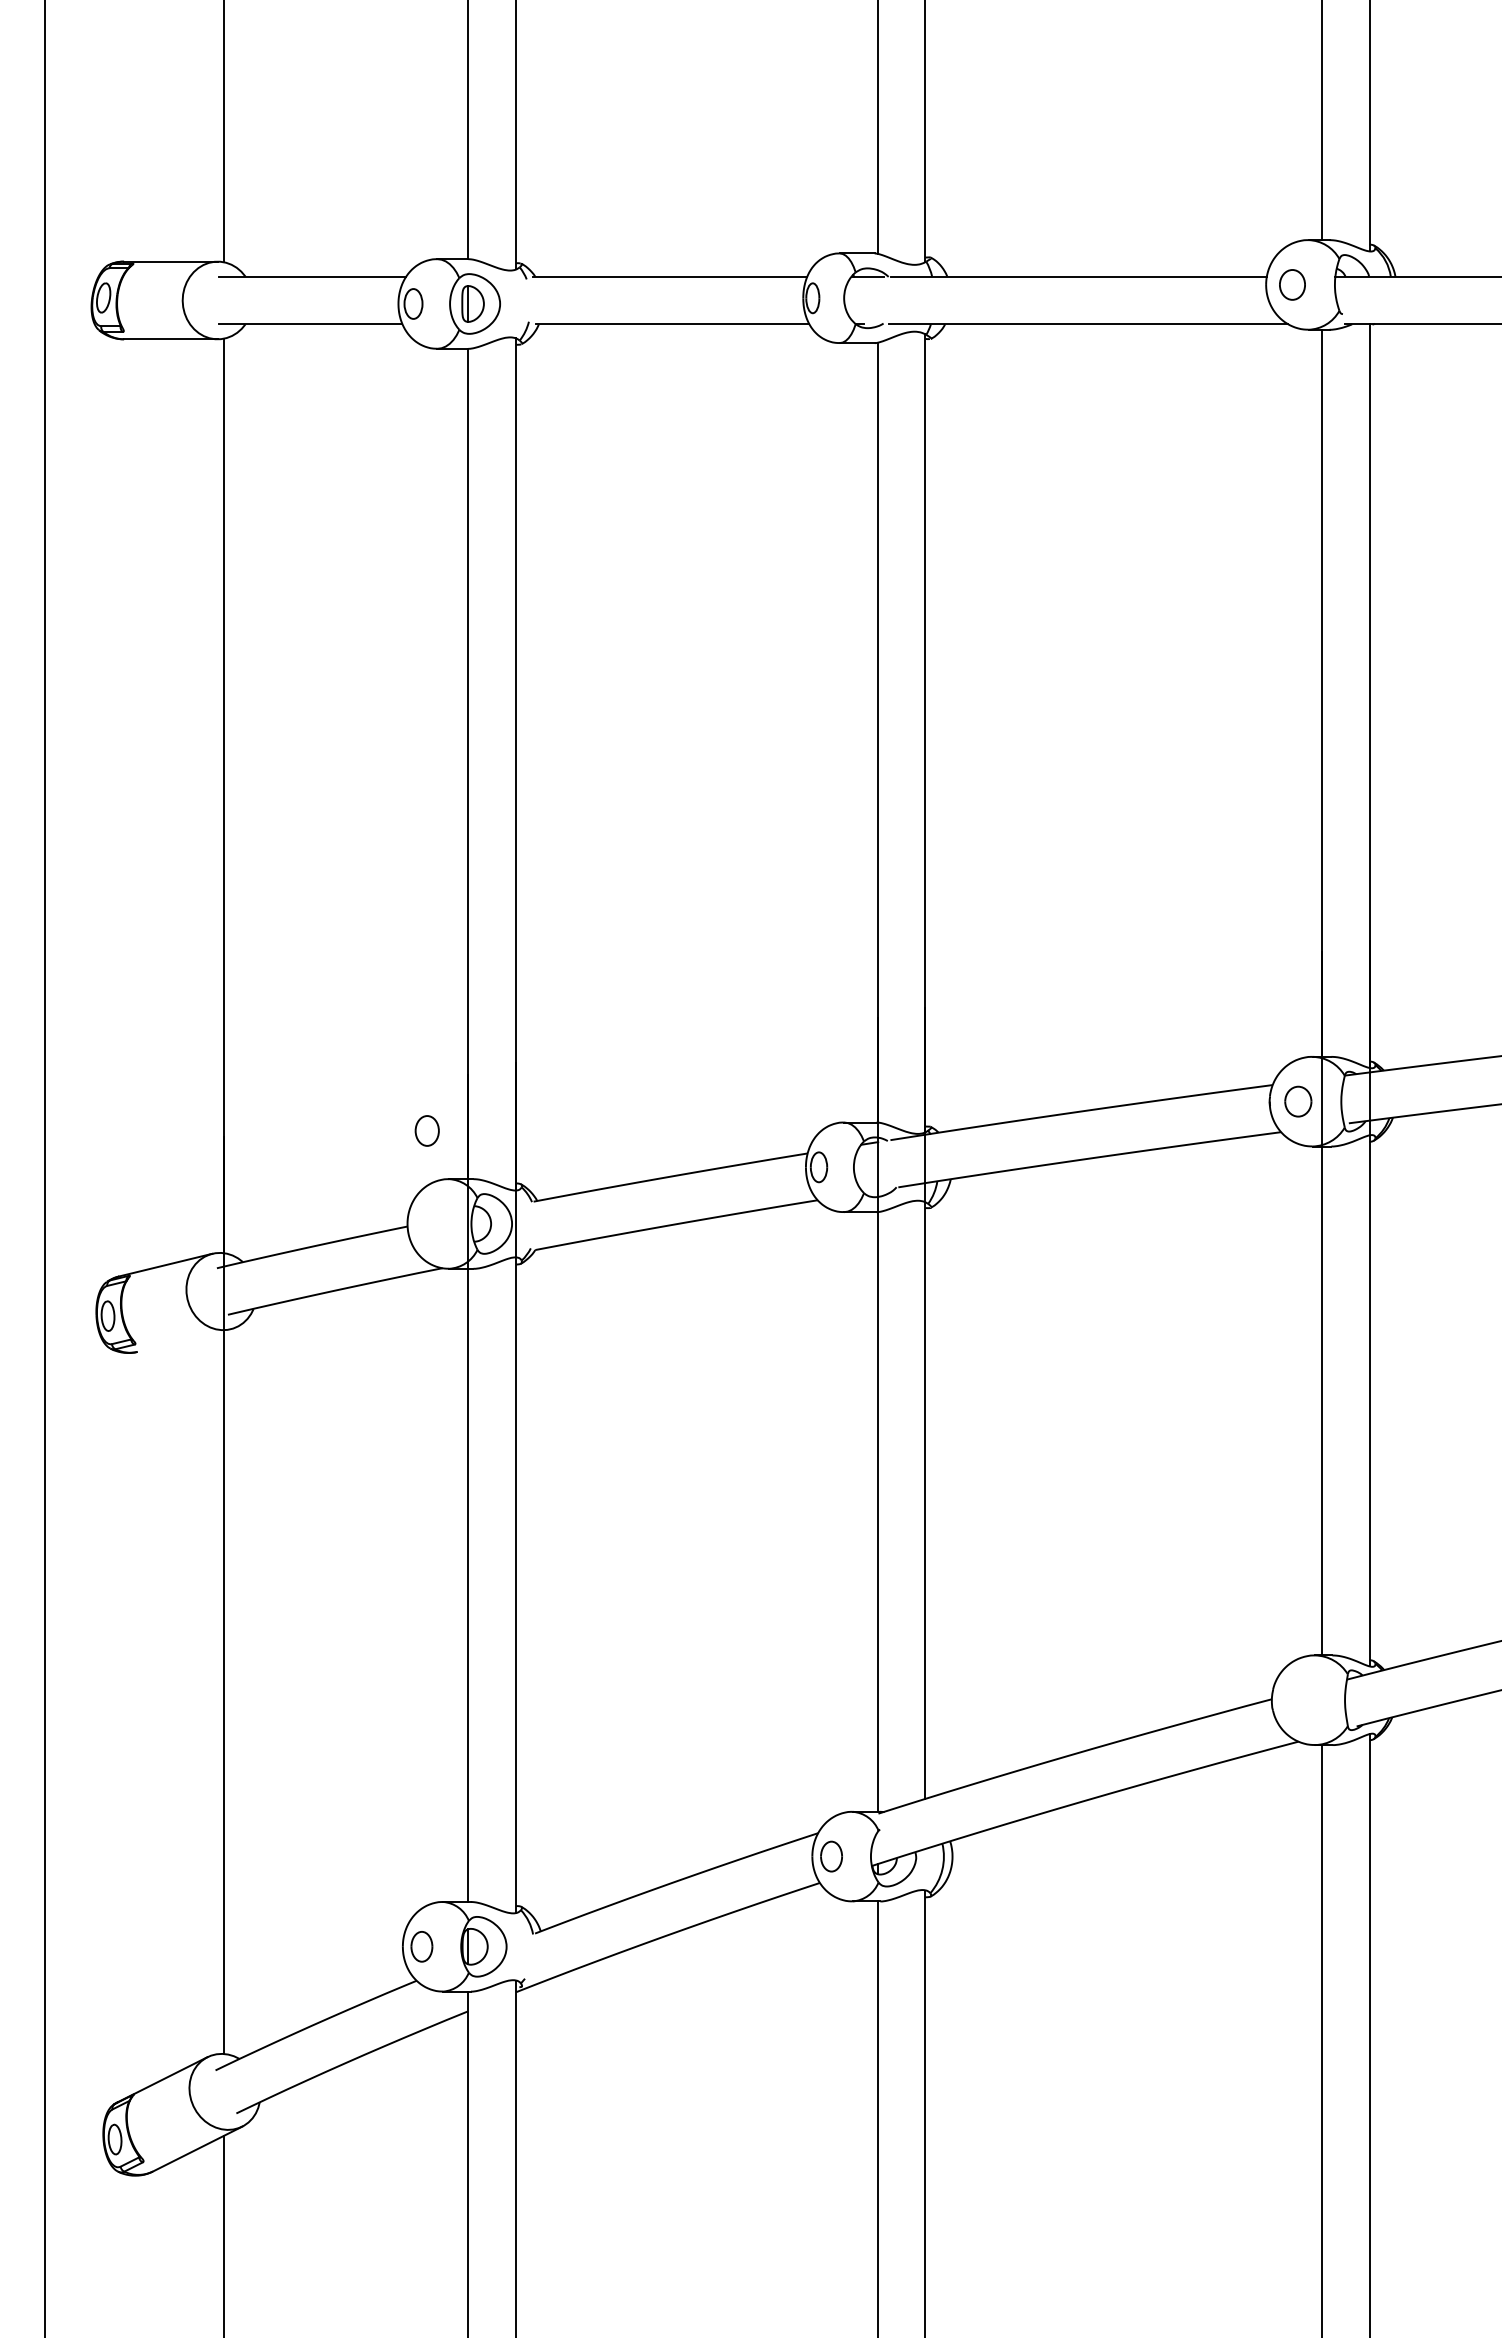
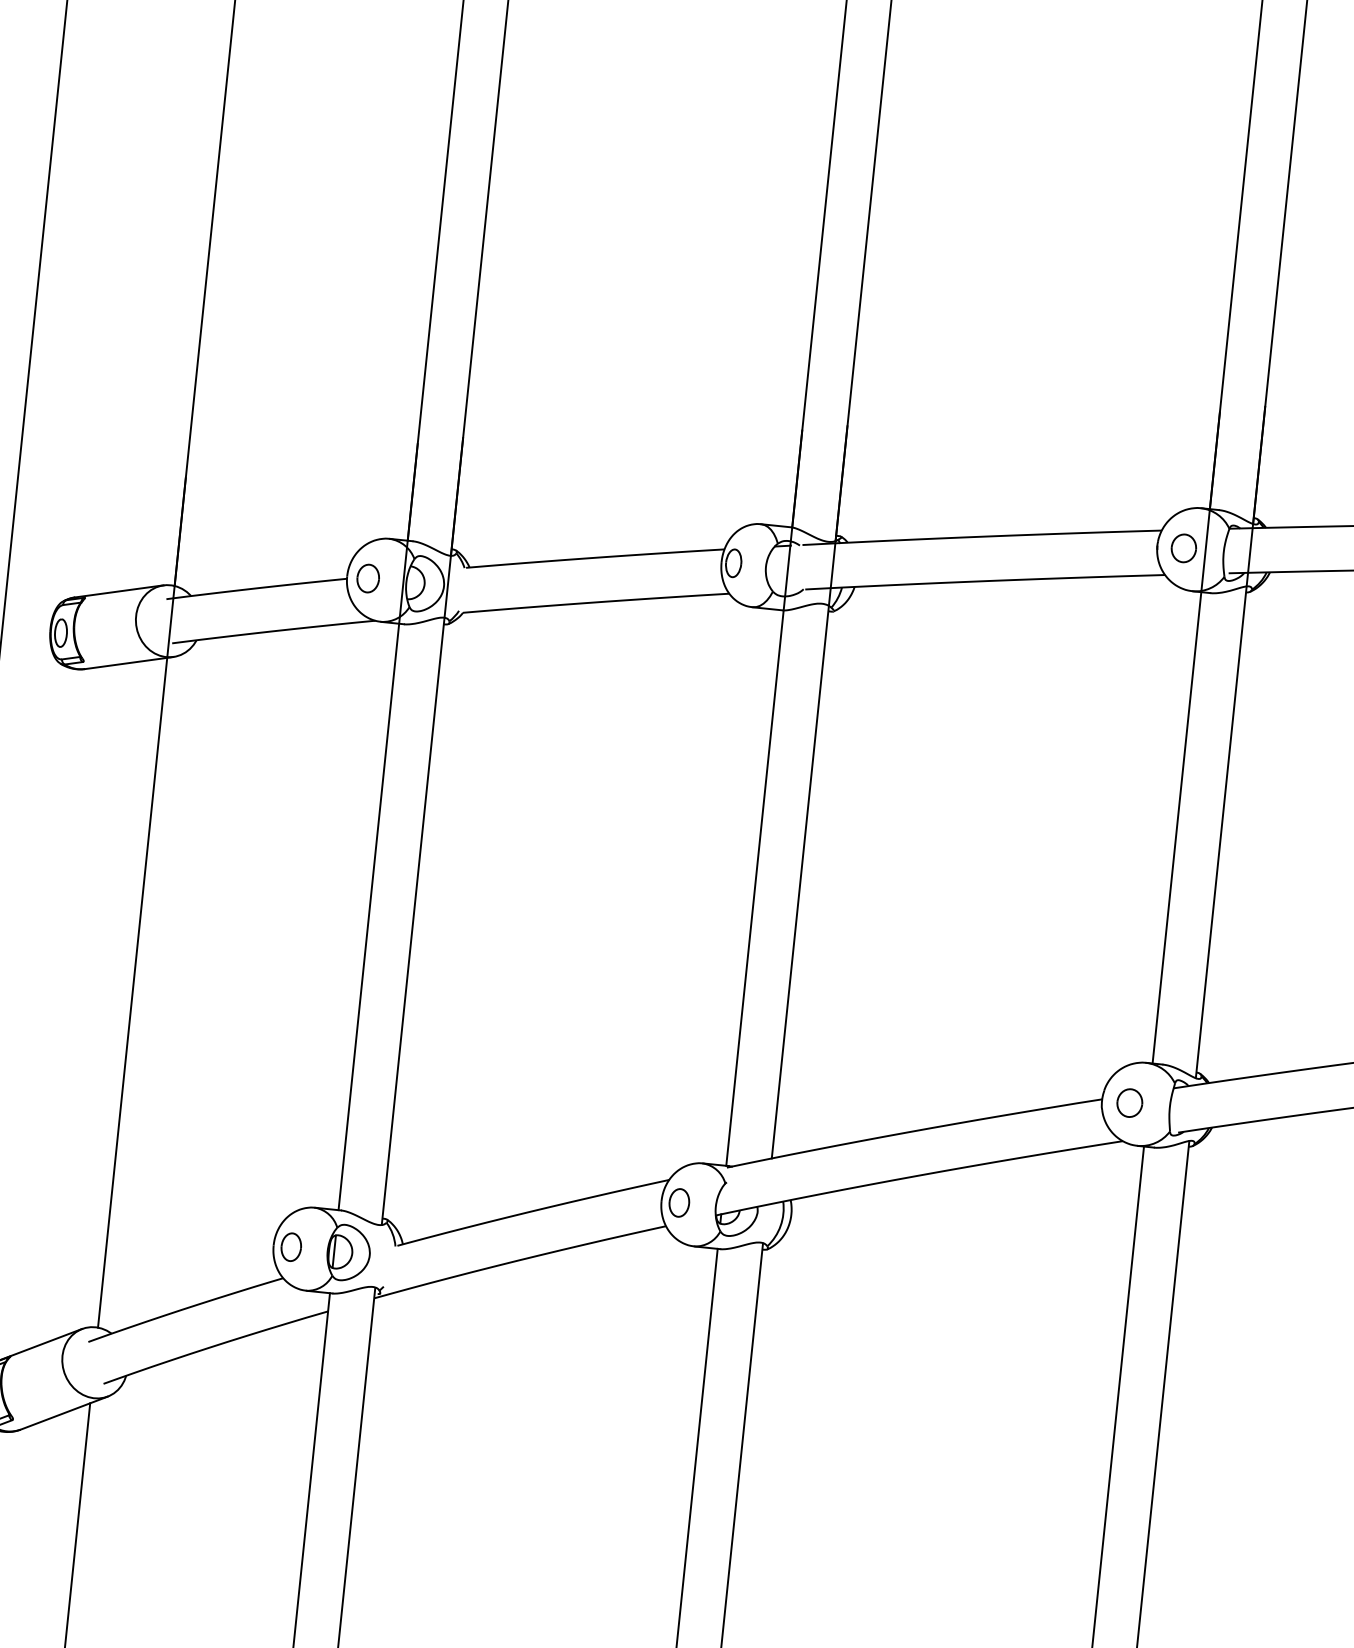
part: (426, 1130) -> (367, 578), moved
line: (183, 1340) -> (128, 662), added
part: (1301, 1700) -> (1129, 1103), added

